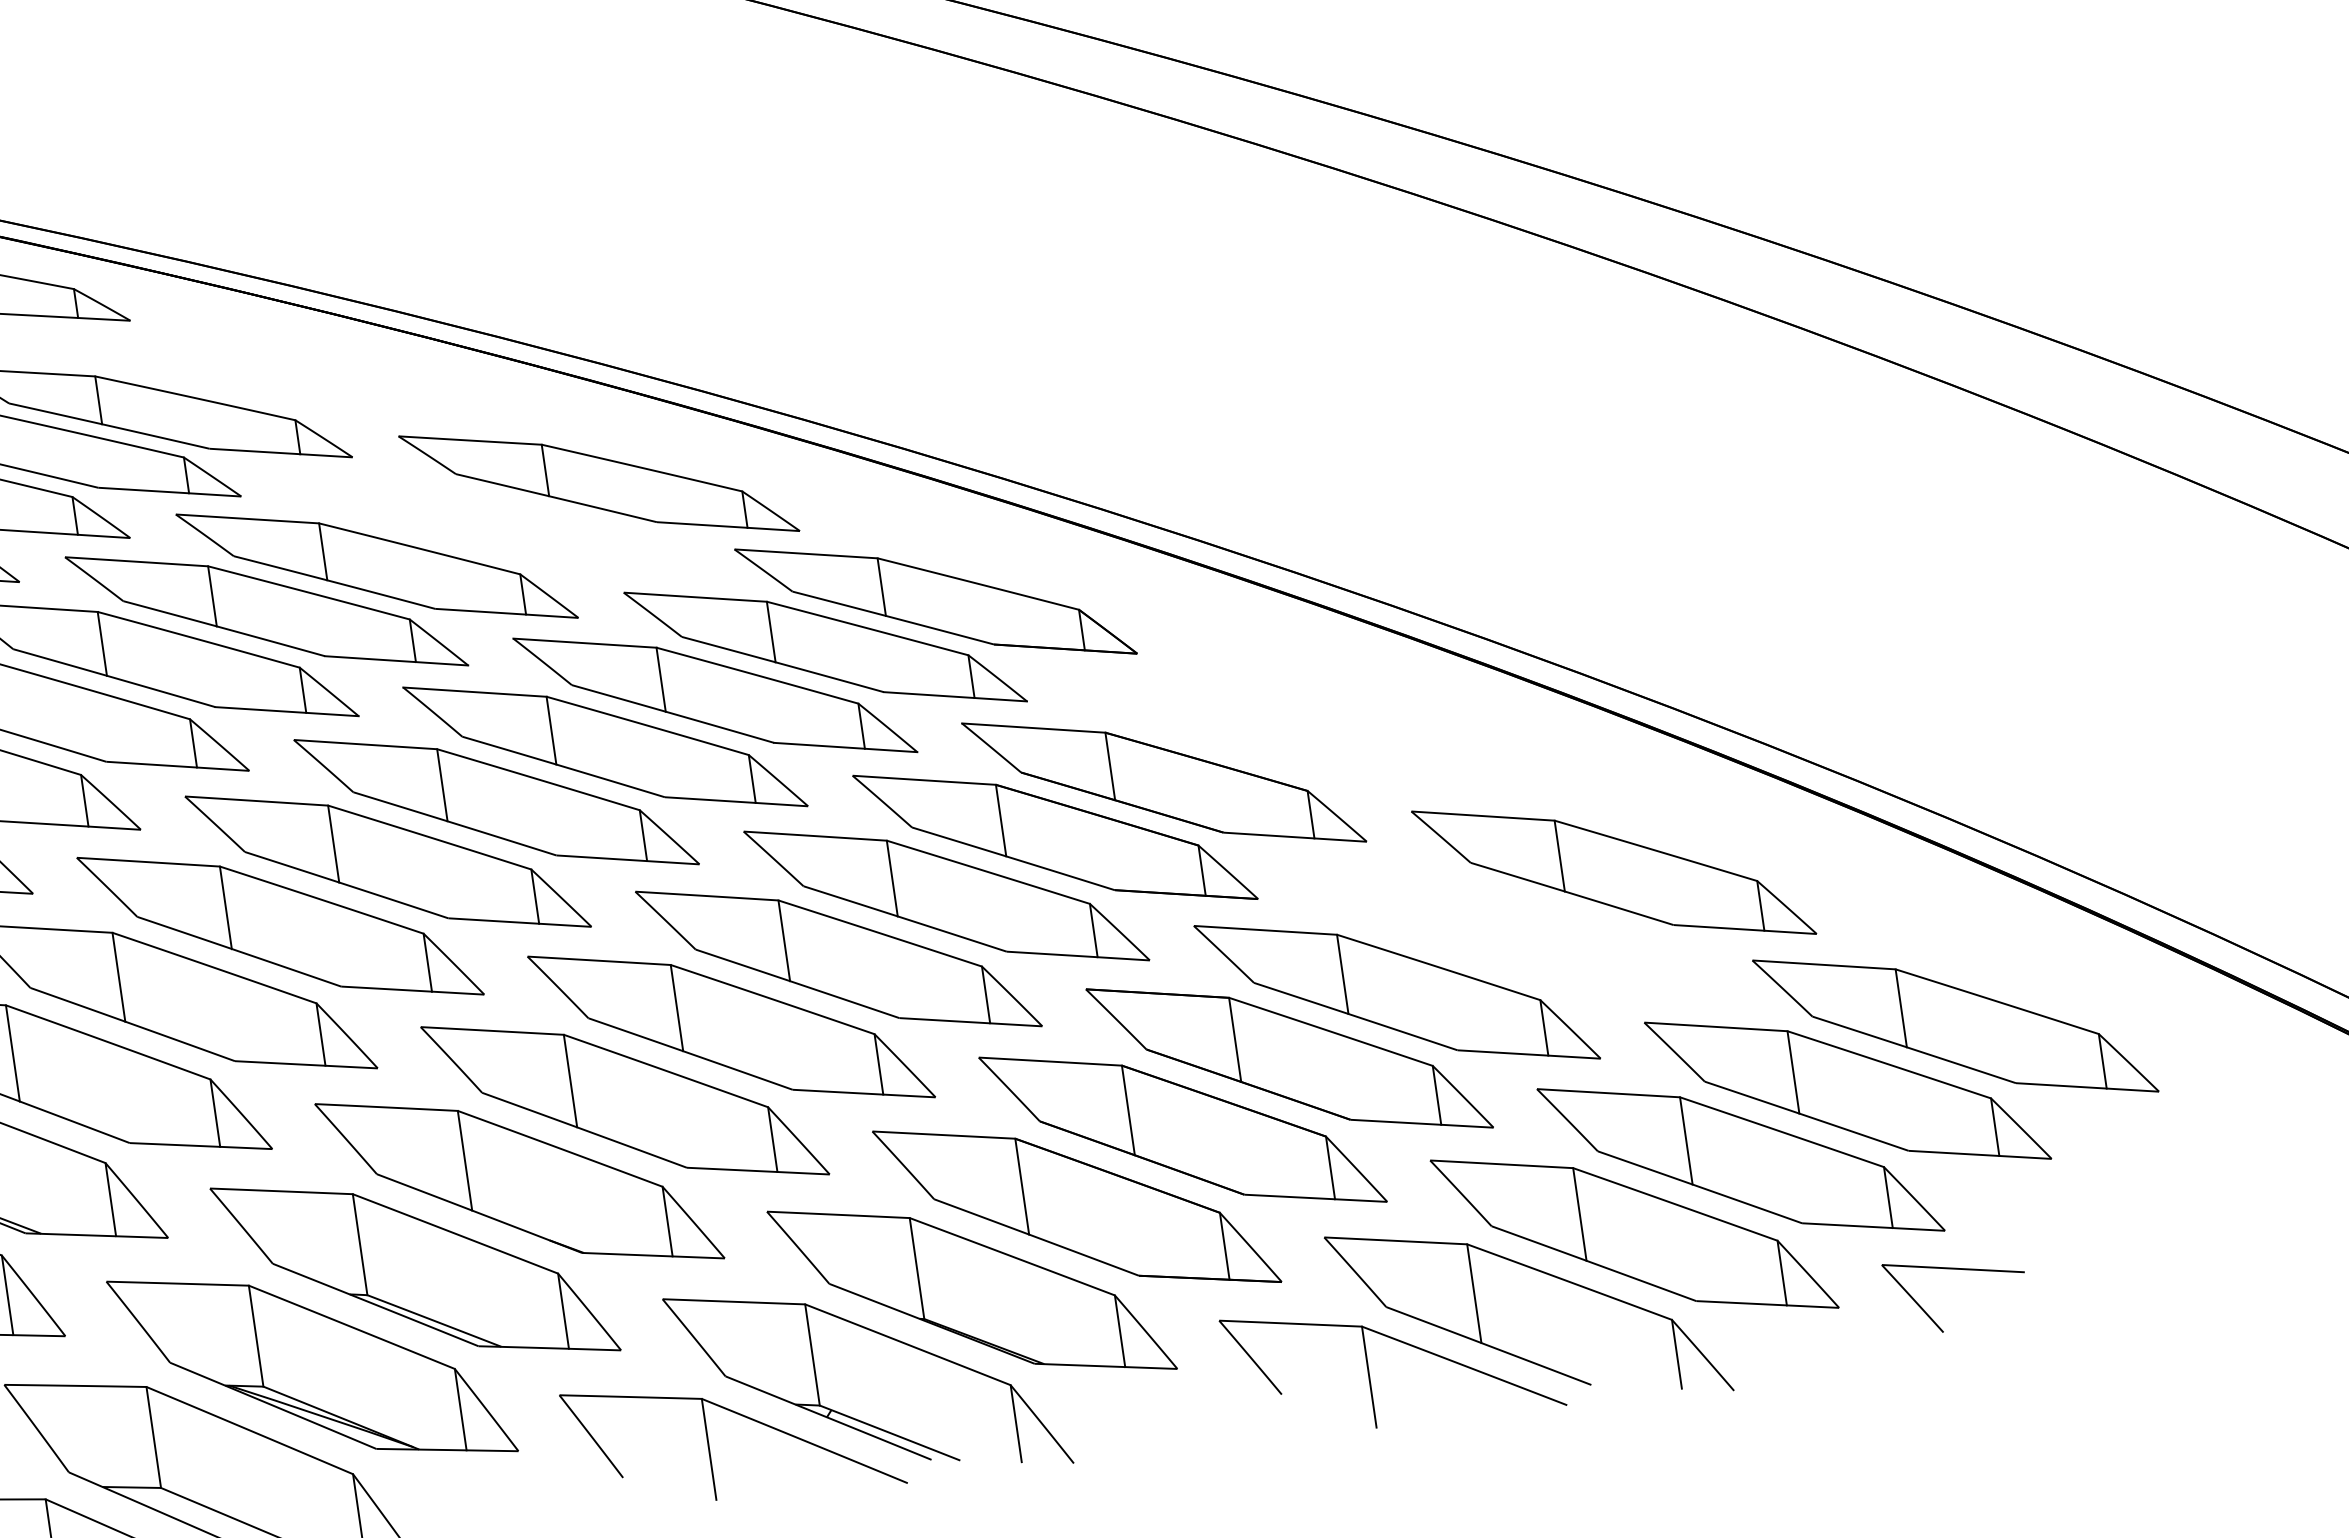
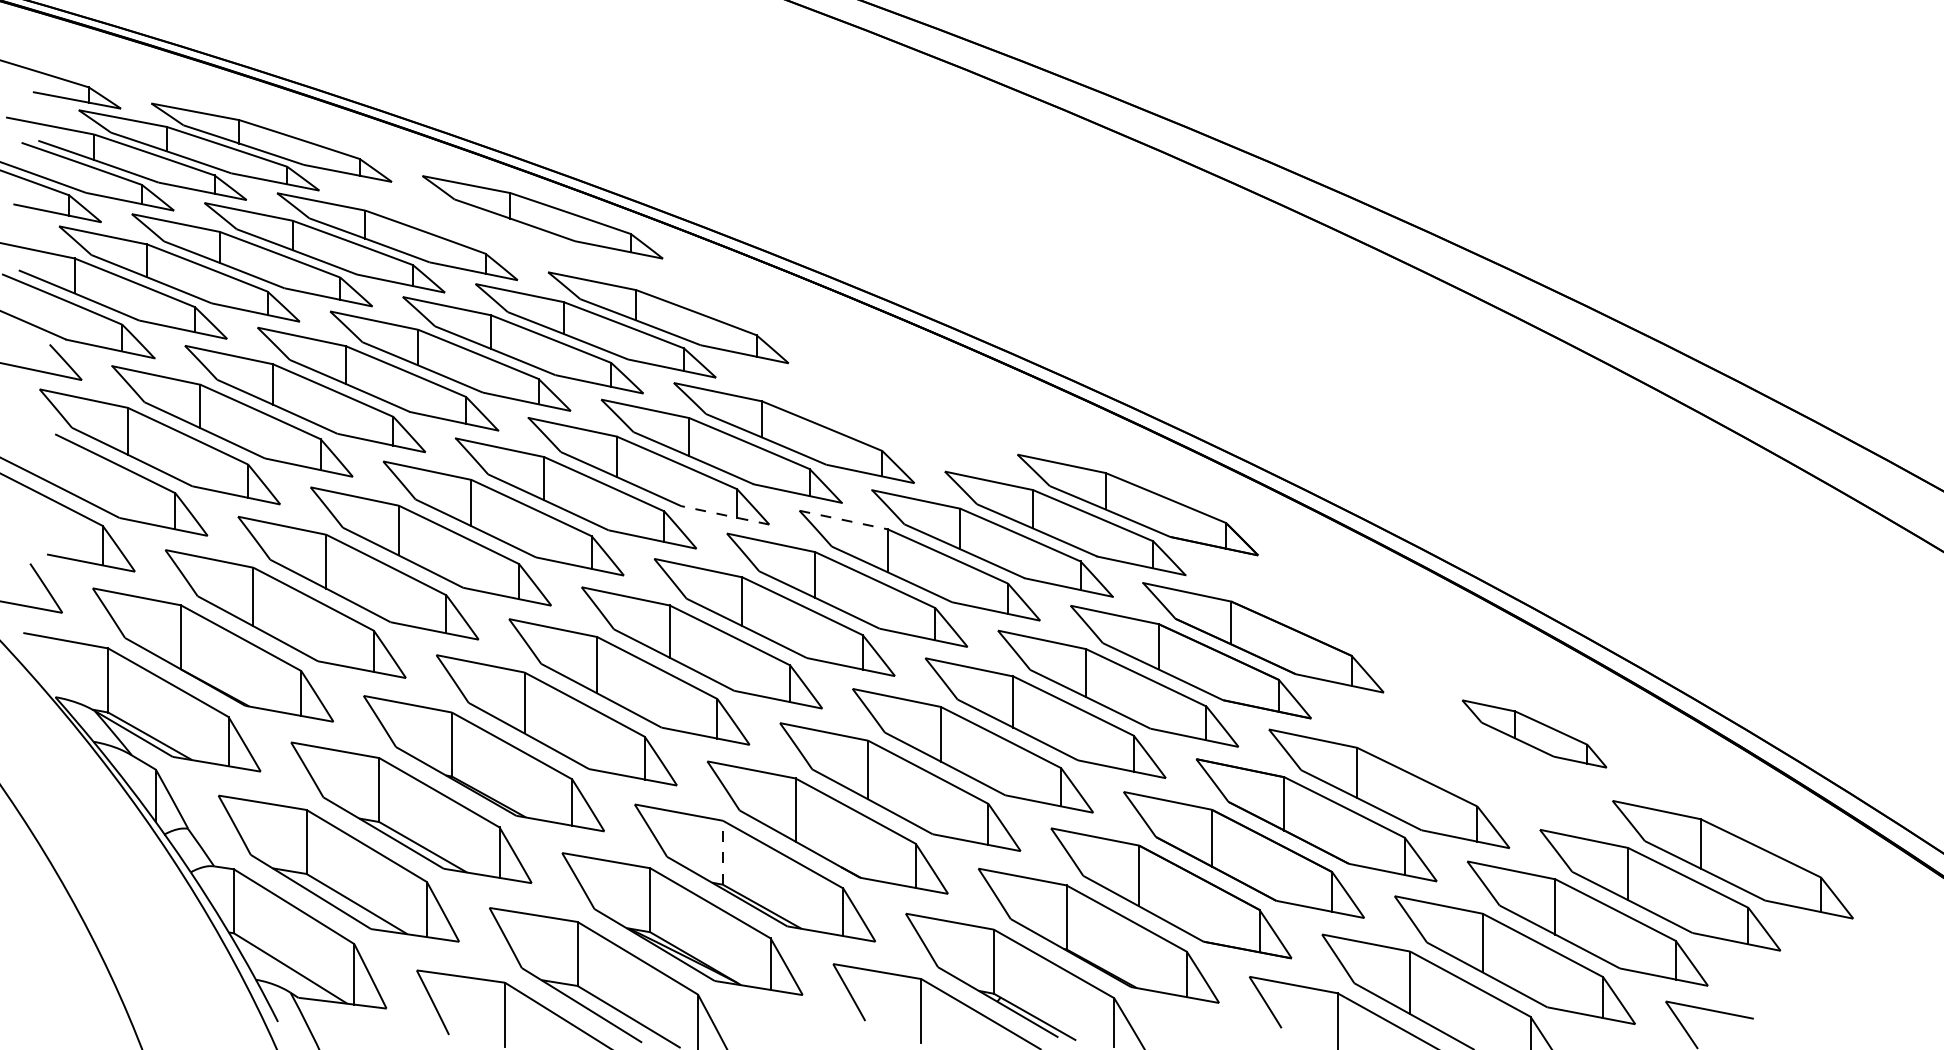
part: (599, 483) -> (939, 401), removed
line: (476, 692) -> (844, 520), solid -> dashed
line: (285, 712) -> (724, 515), solid -> dashed
part: (1613, 871) -> (1534, 733), size x0.6
line: (359, 1244) -> (722, 852), solid -> dashed

